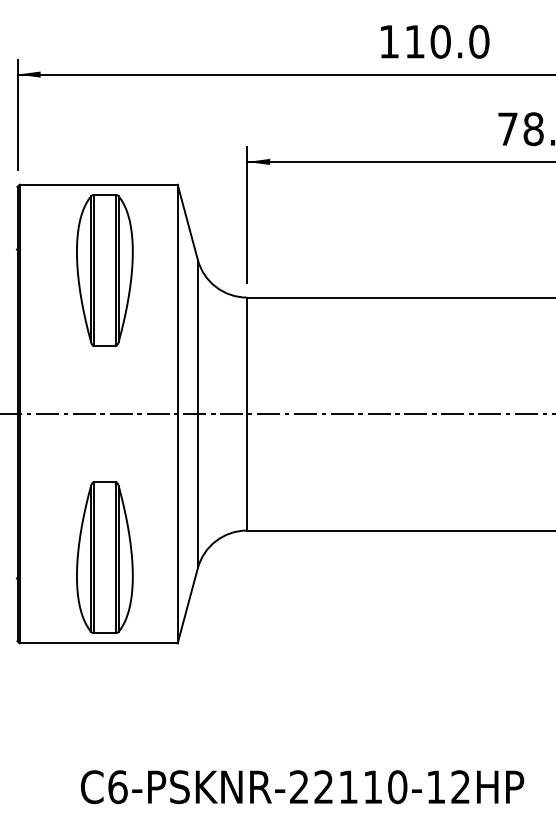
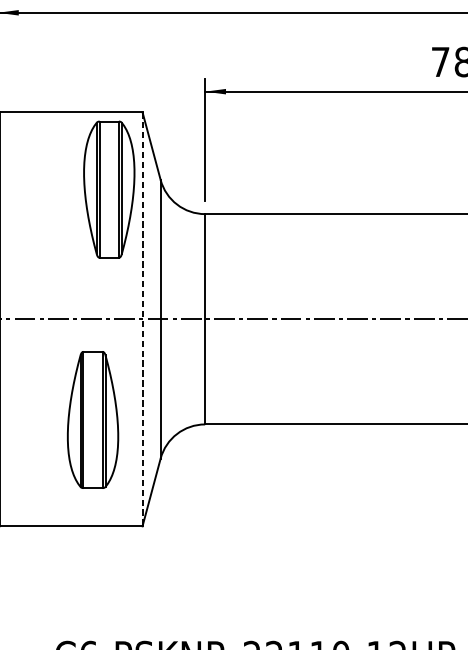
part: (104, 270) -> (108, 189), moved
line: (177, 414) -> (142, 319), solid -> dashed
part: (104, 557) -> (92, 419), moved

